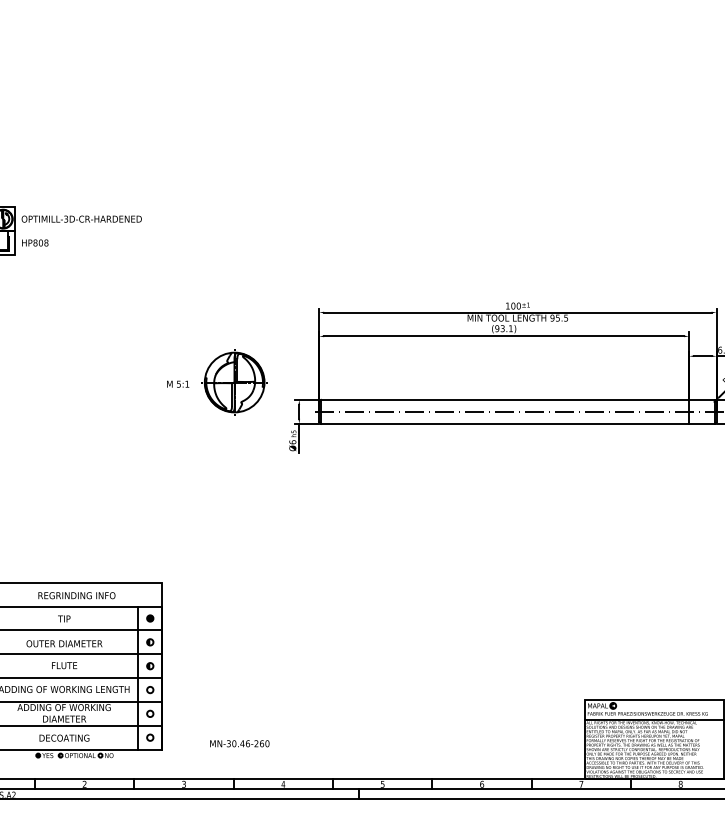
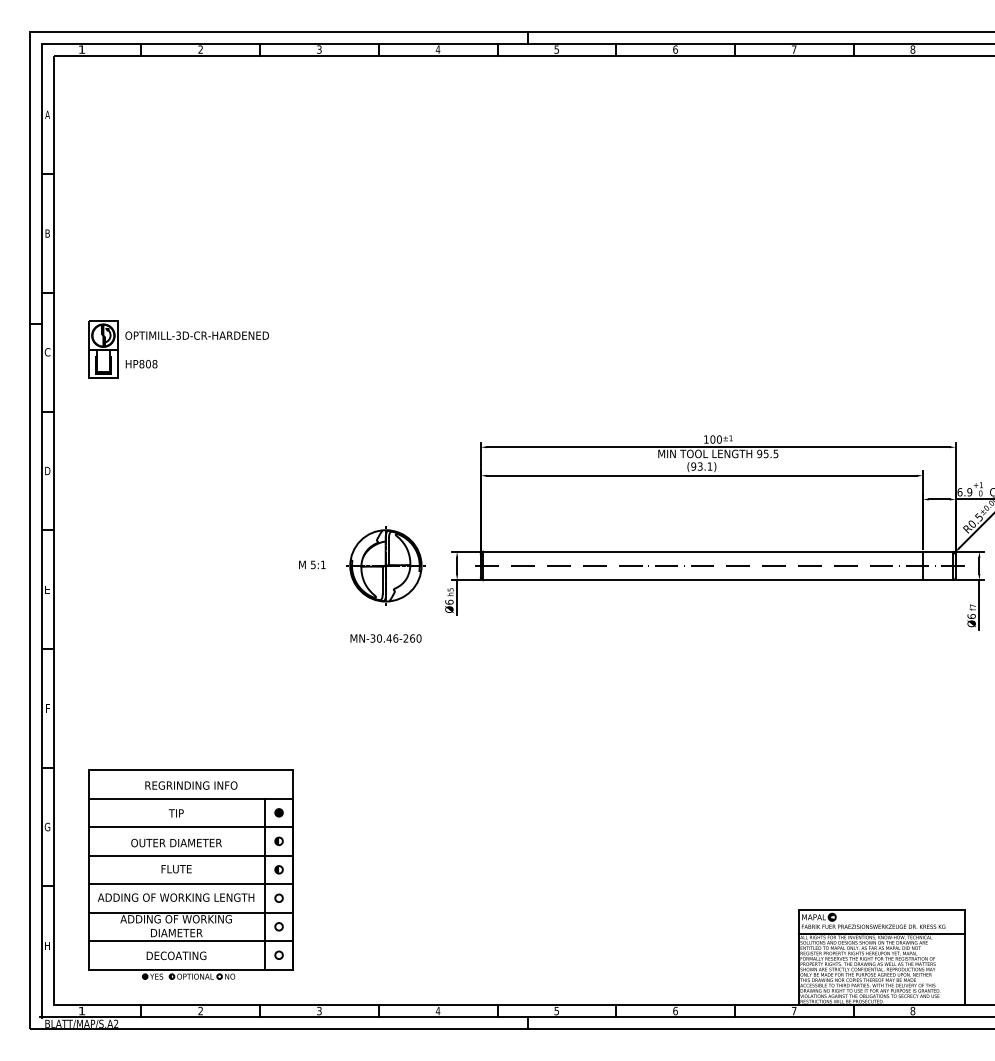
part: (234, 382) -> (385, 565), moved
text: (178, 383) -> (312, 564), moved
text: (239, 743) -> (385, 638), moved

